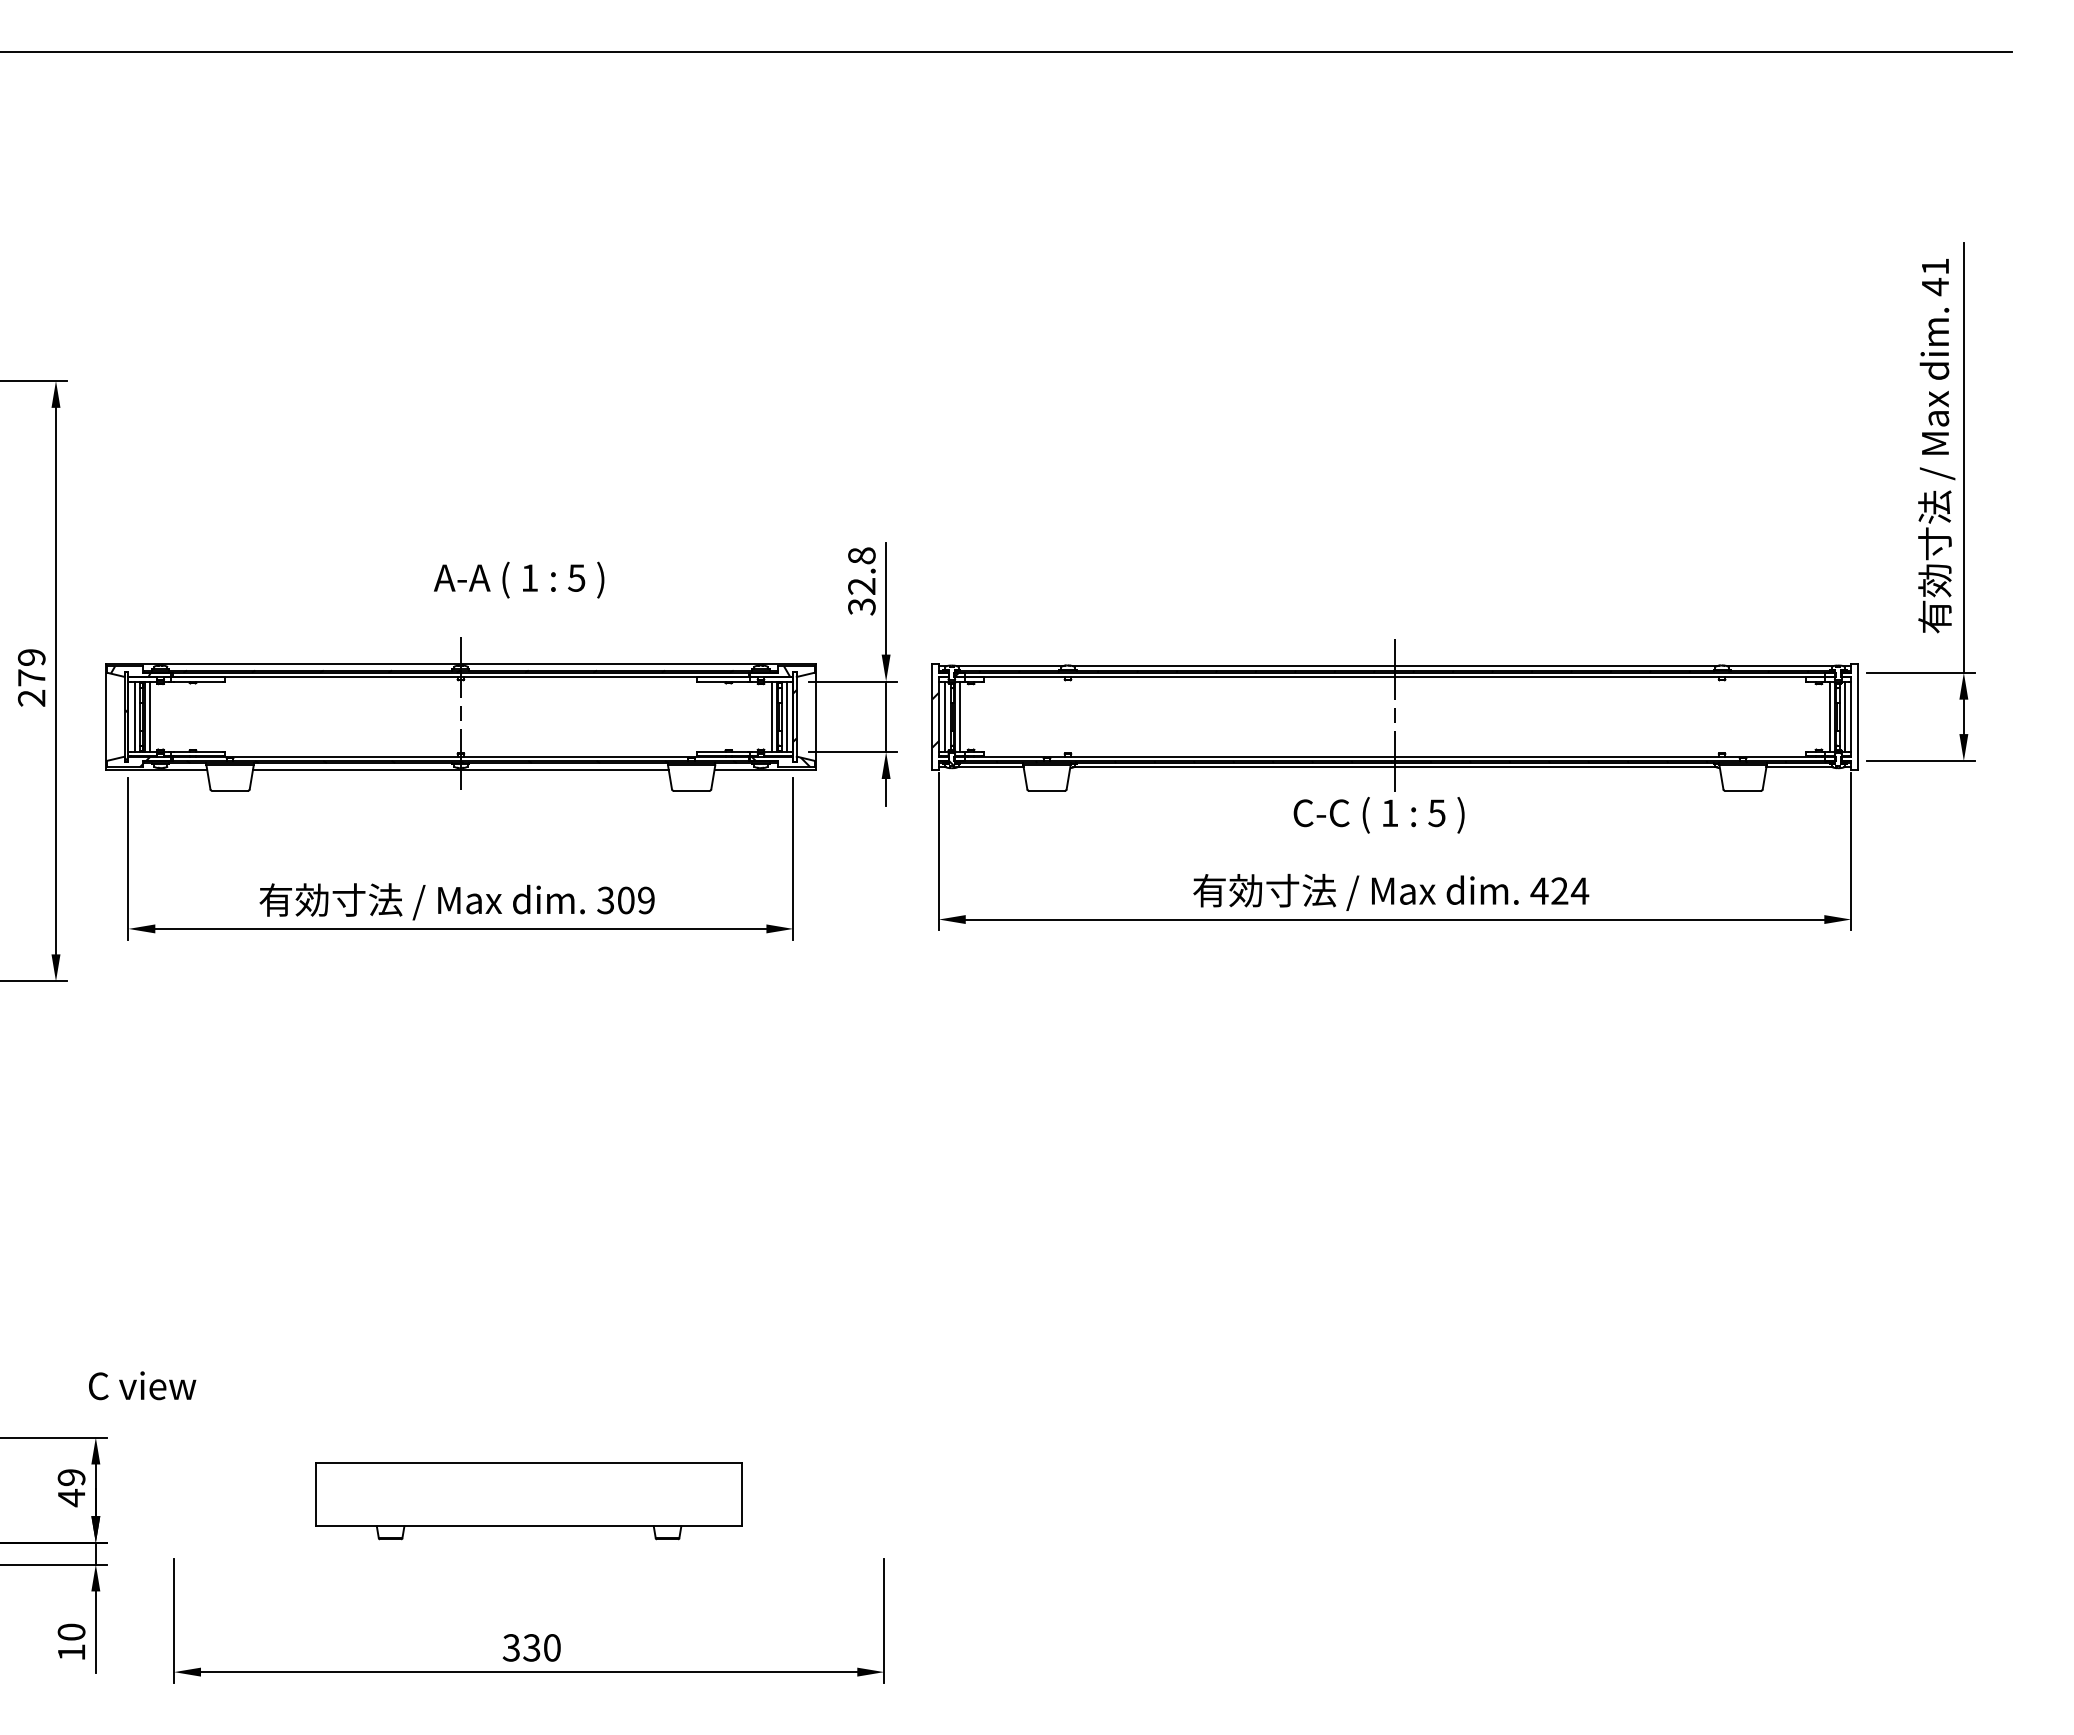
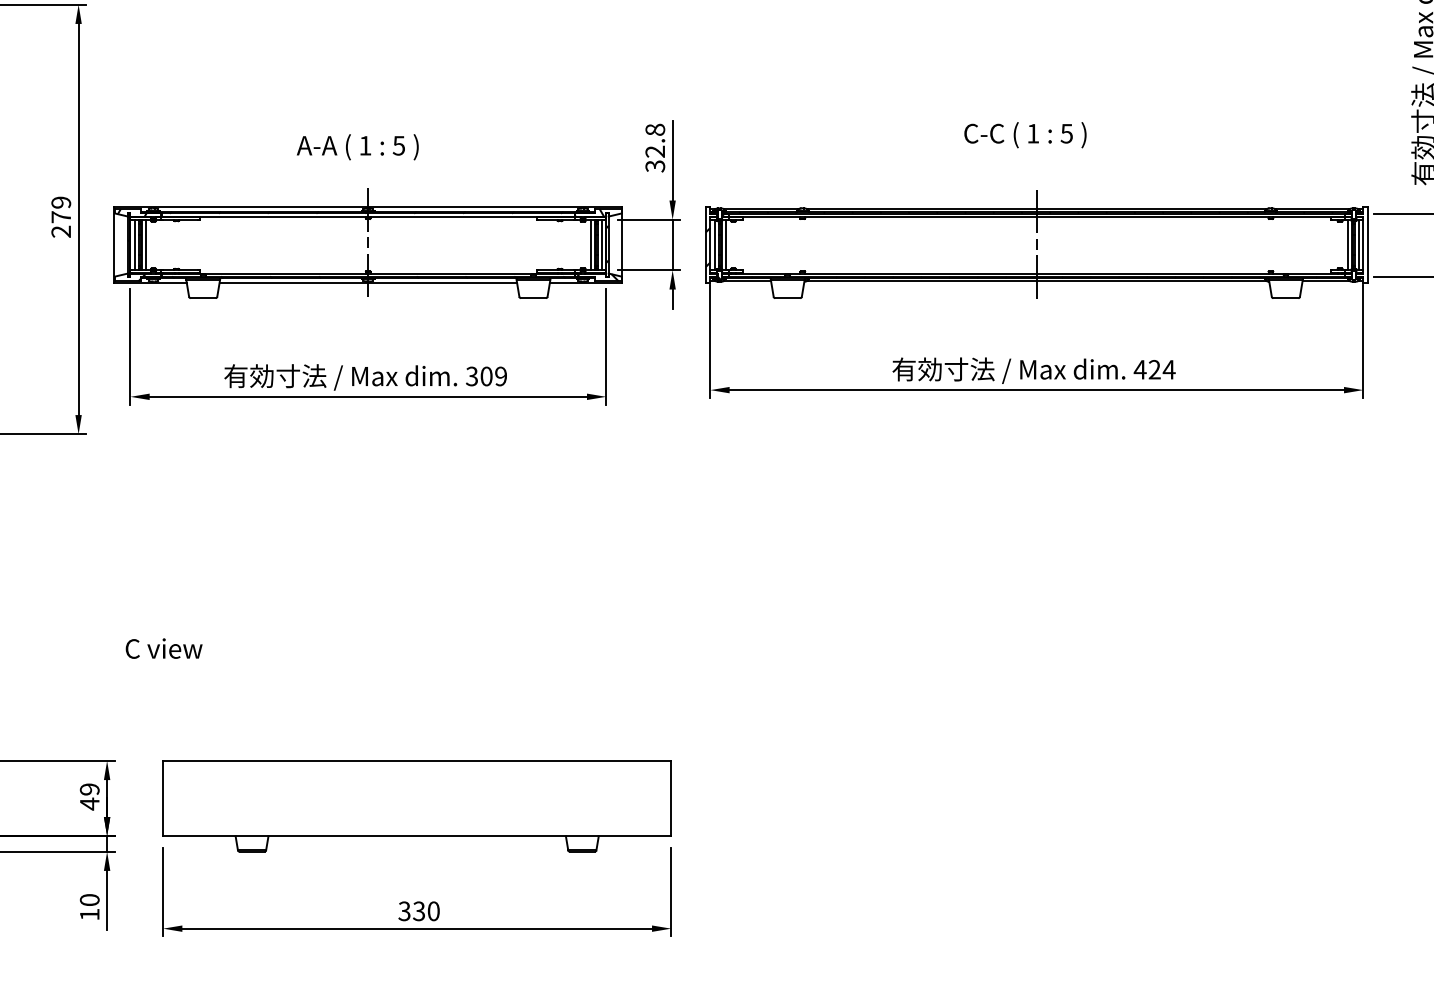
text: (519, 579) -> (358, 146), moved
text: (1378, 815) -> (1024, 135), moved
text: (142, 1385) -> (164, 648), moved
part: (528, 1501) -> (416, 806), size x1.67

